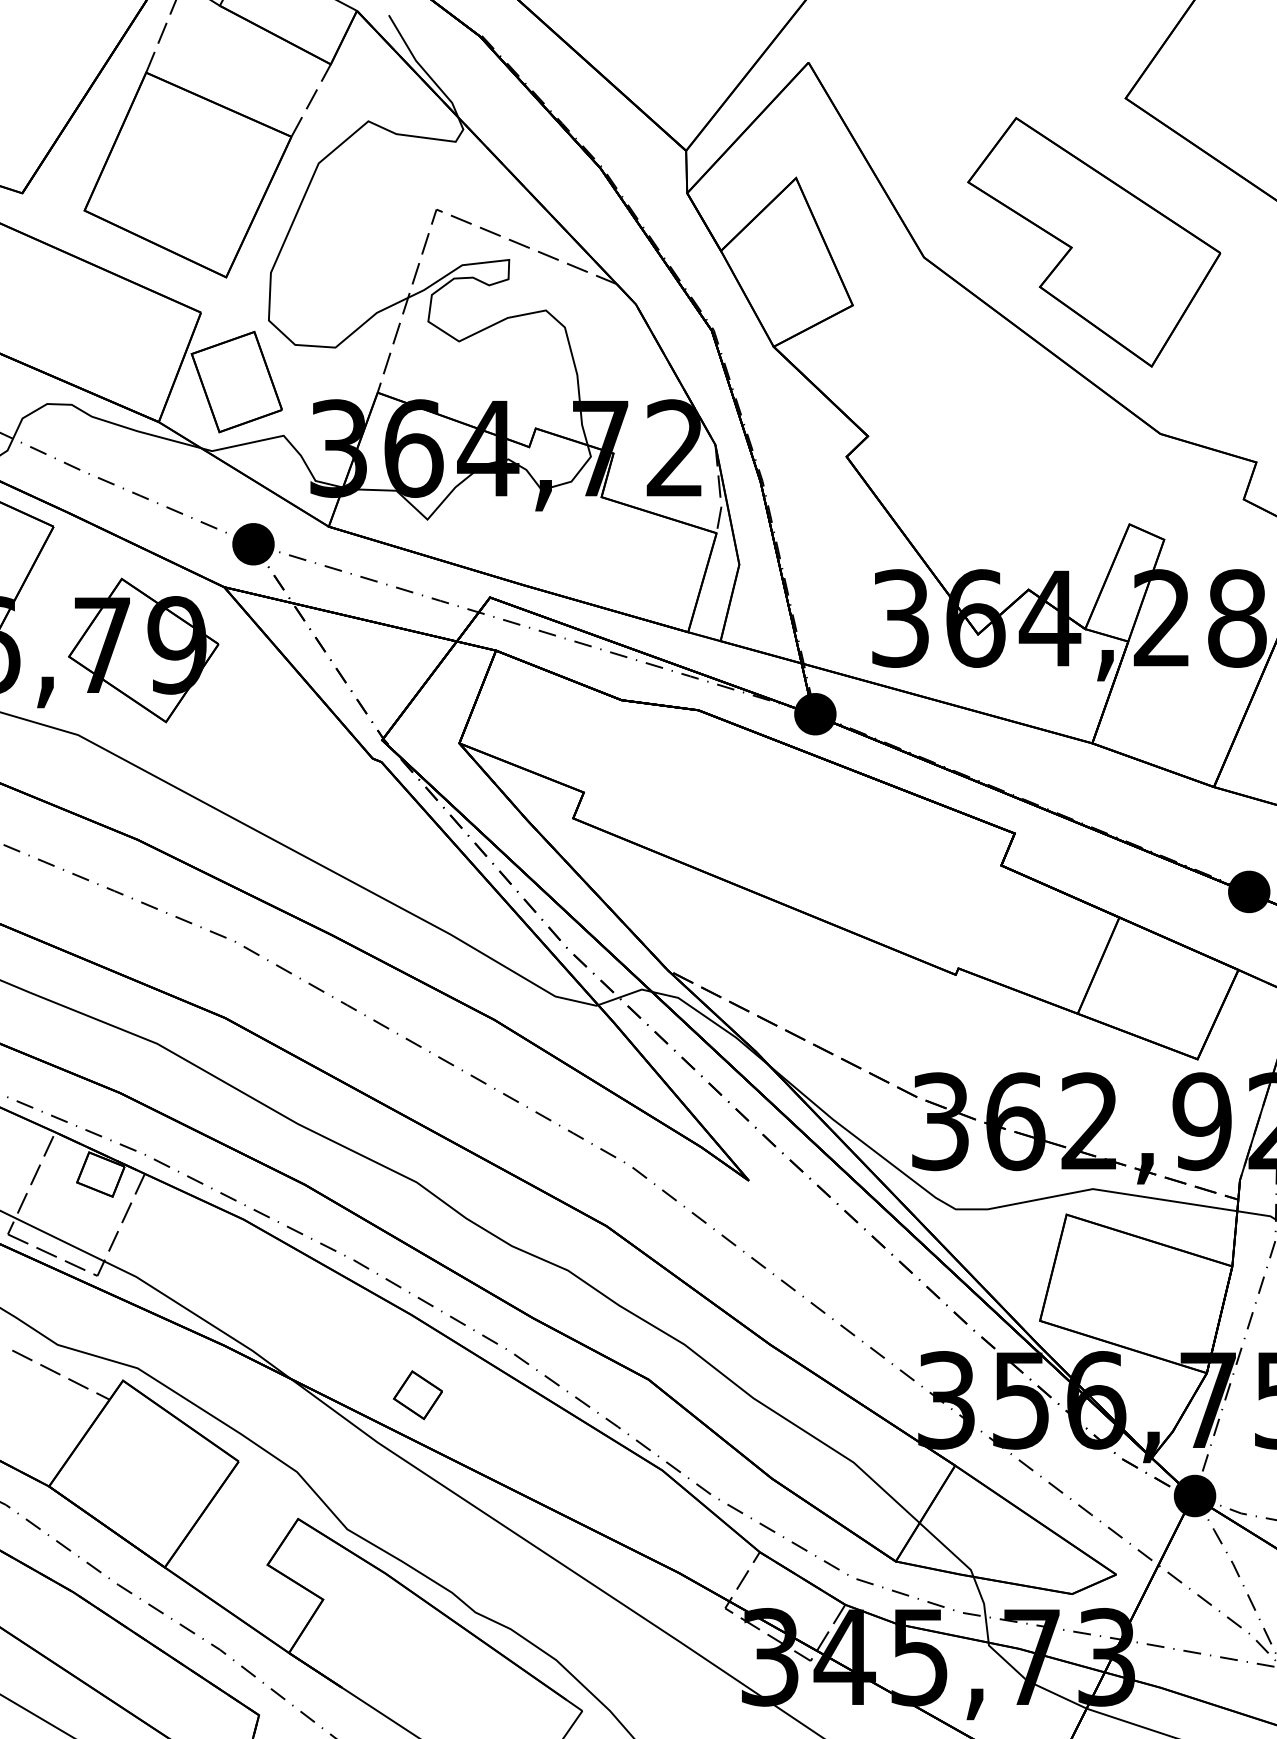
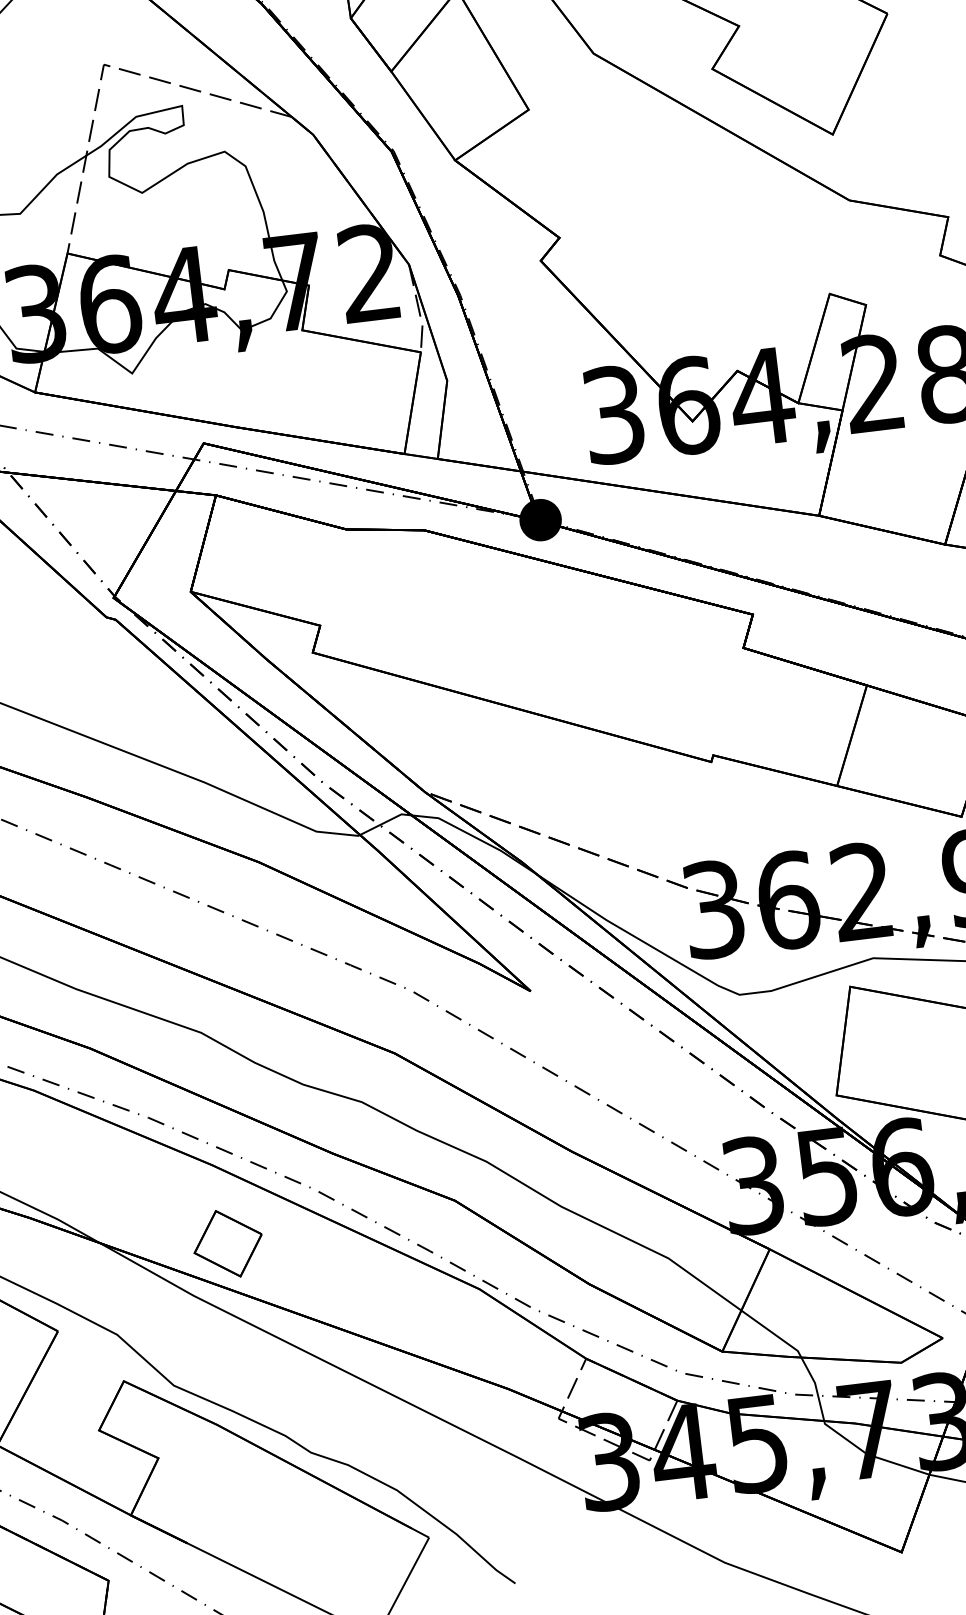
part: (417, 1395) -> (227, 1244), size x1.43

